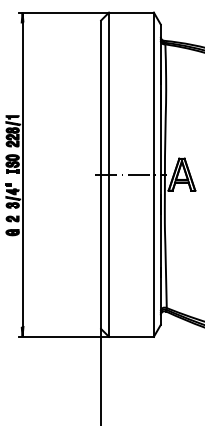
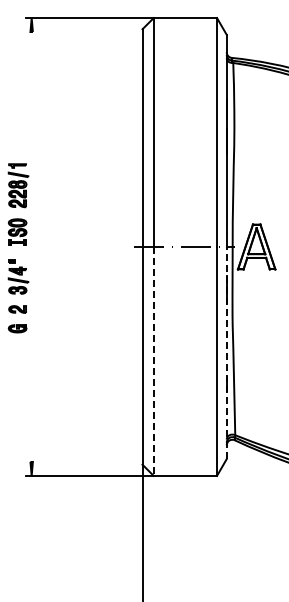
line: (22, 174) -> (31, 246), removed
line: (160, 249) -> (226, 352), solid -> dashed
line: (108, 255) -> (153, 361), solid -> dashed

